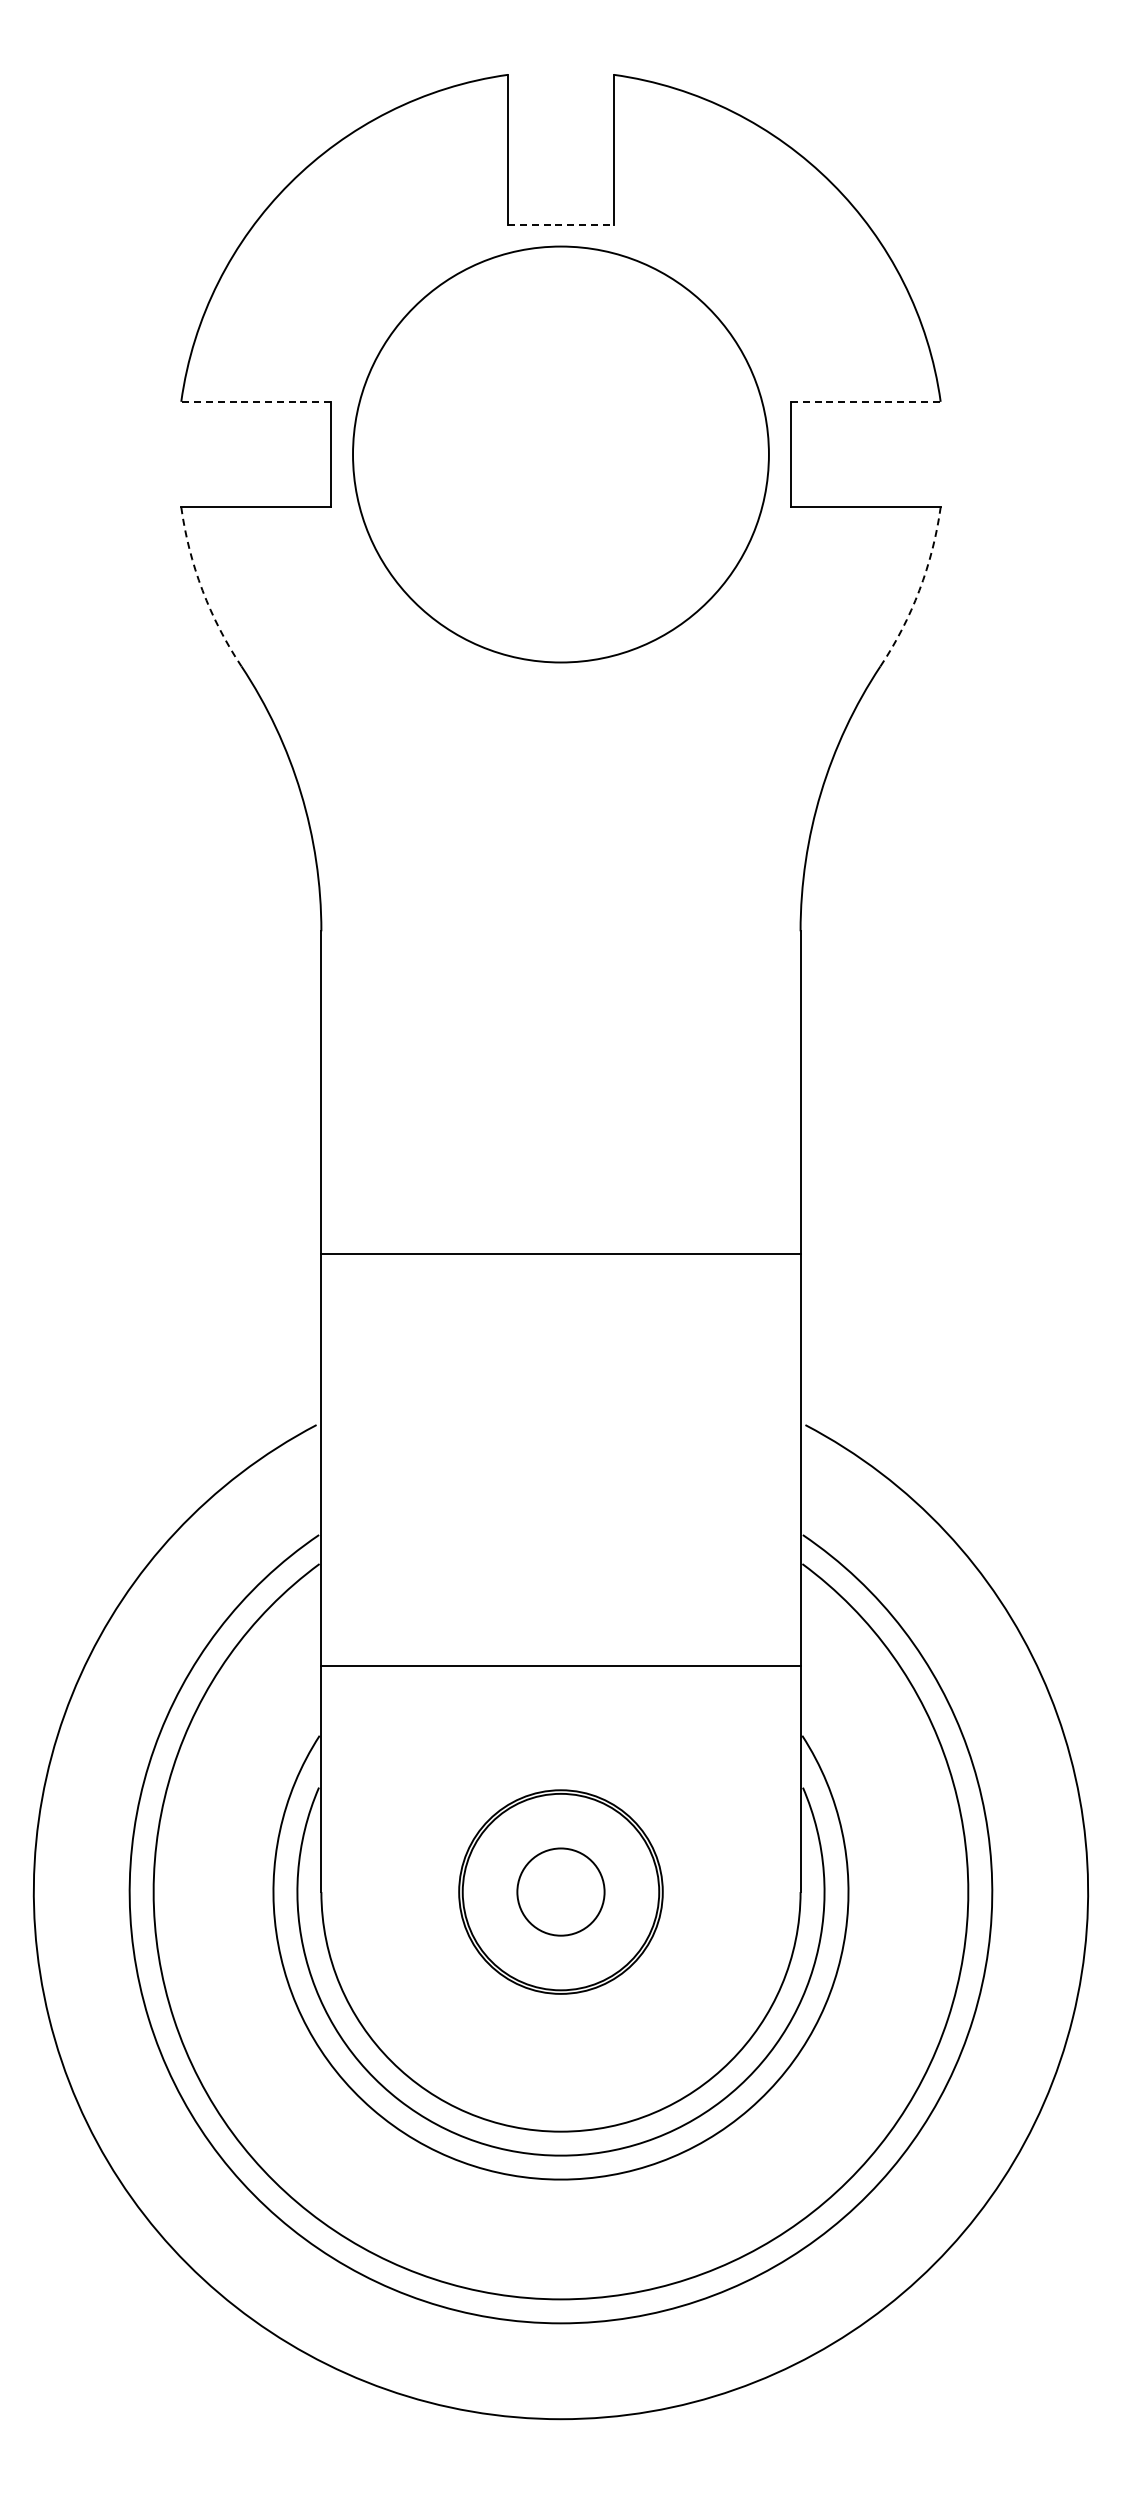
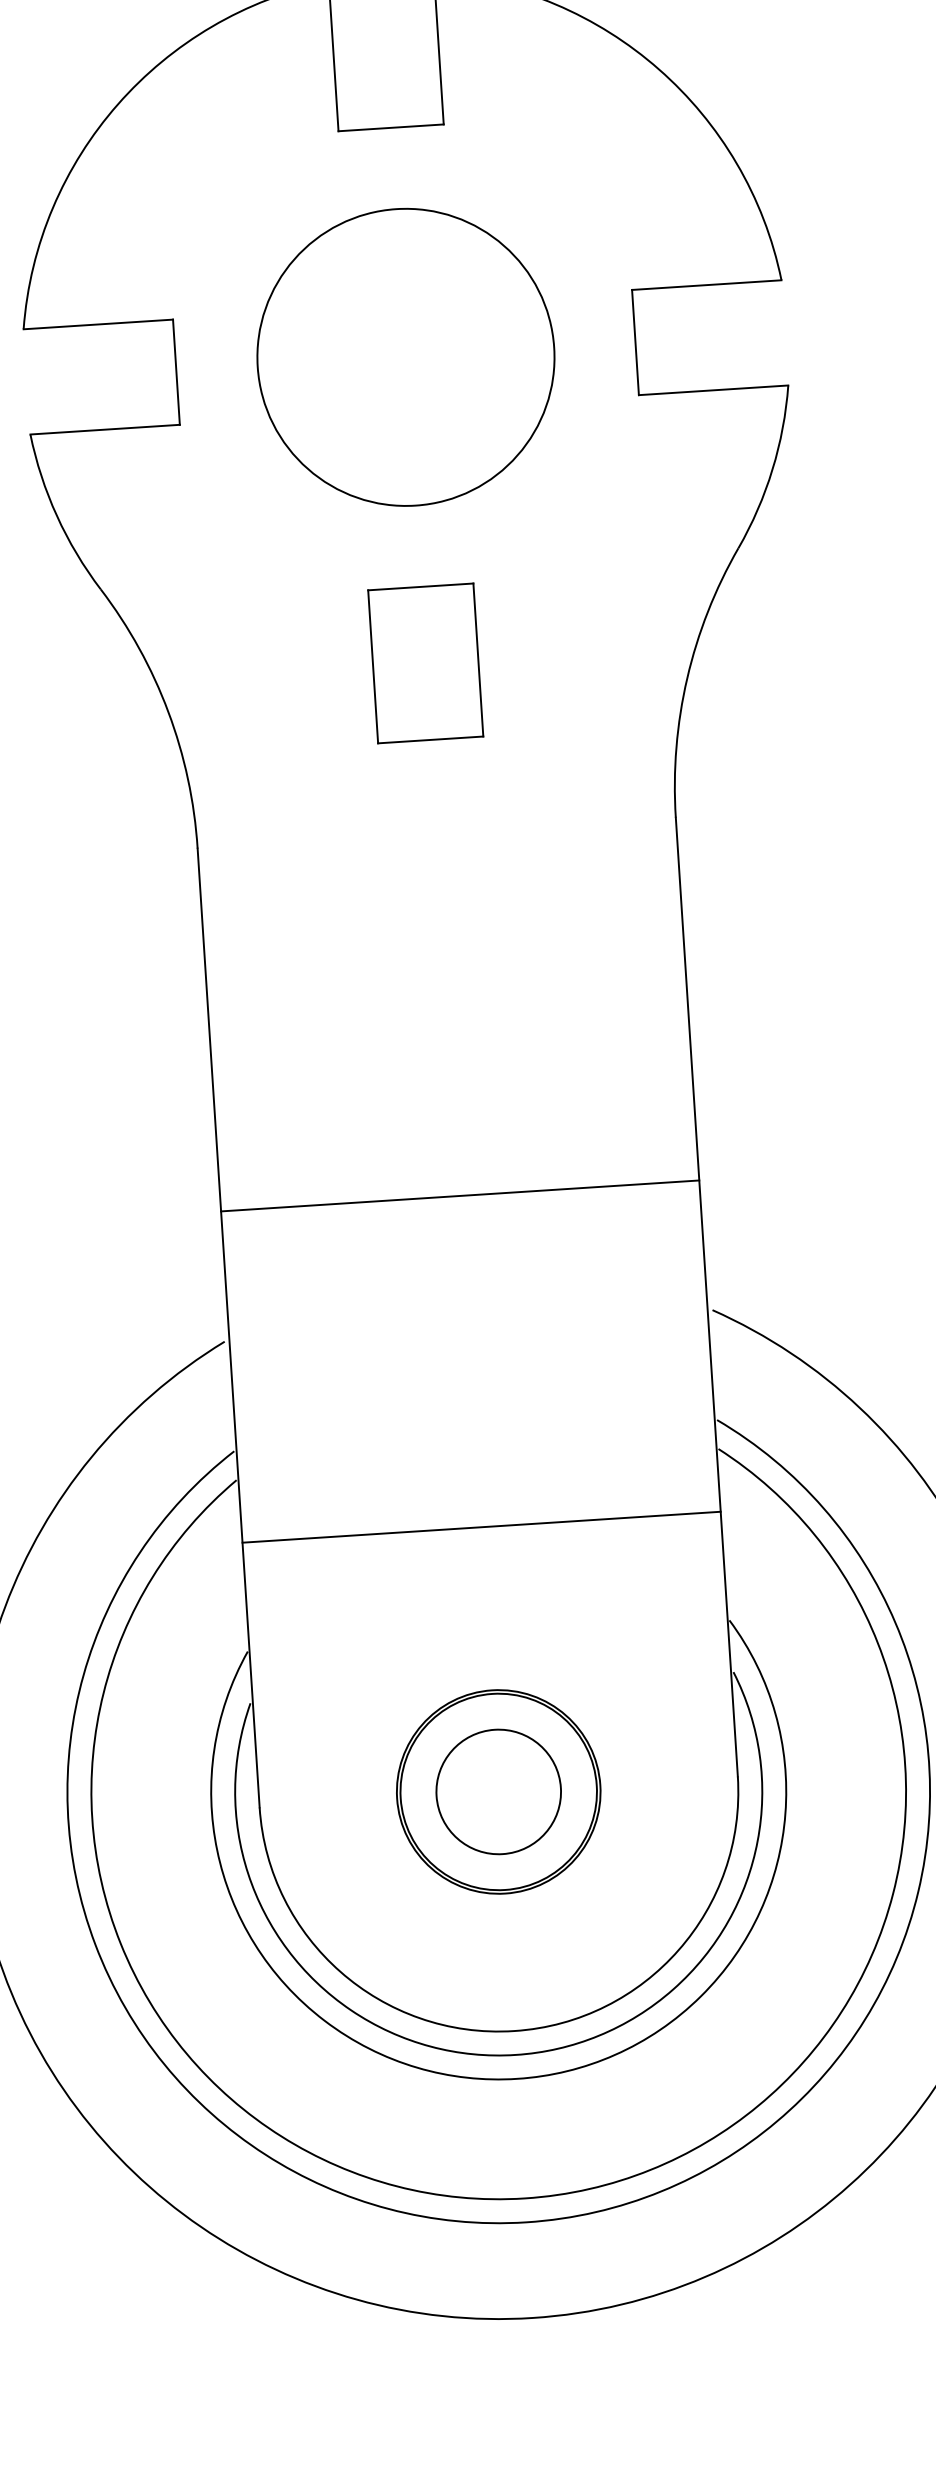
line: (560, 224) -> (390, 127), dashed -> solid
line: (256, 401) -> (98, 324), dashed -> solid
line: (865, 401) -> (706, 284), dashed -> solid
circle: (560, 454) -> (405, 357), size x0.71
arc: (202, 590) -> (57, 516), dashed -> solid
arc: (919, 590) -> (772, 469), dashed -> solid
part: (560, 761) -> (425, 663), added
line: (560, 1253) -> (459, 1195), moved
line: (560, 1665) -> (481, 1526), moved
circle: (560, 1891) -> (498, 1791), size x1.43

